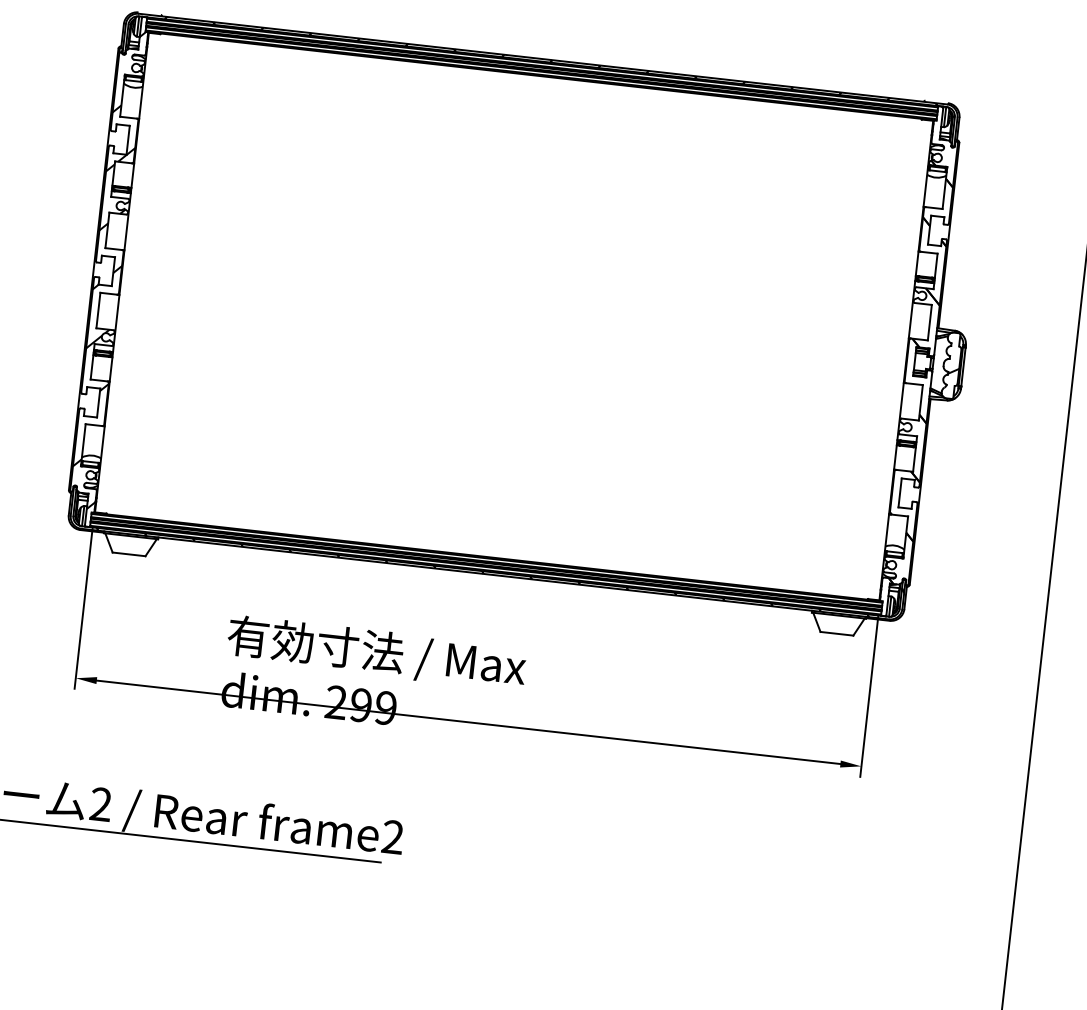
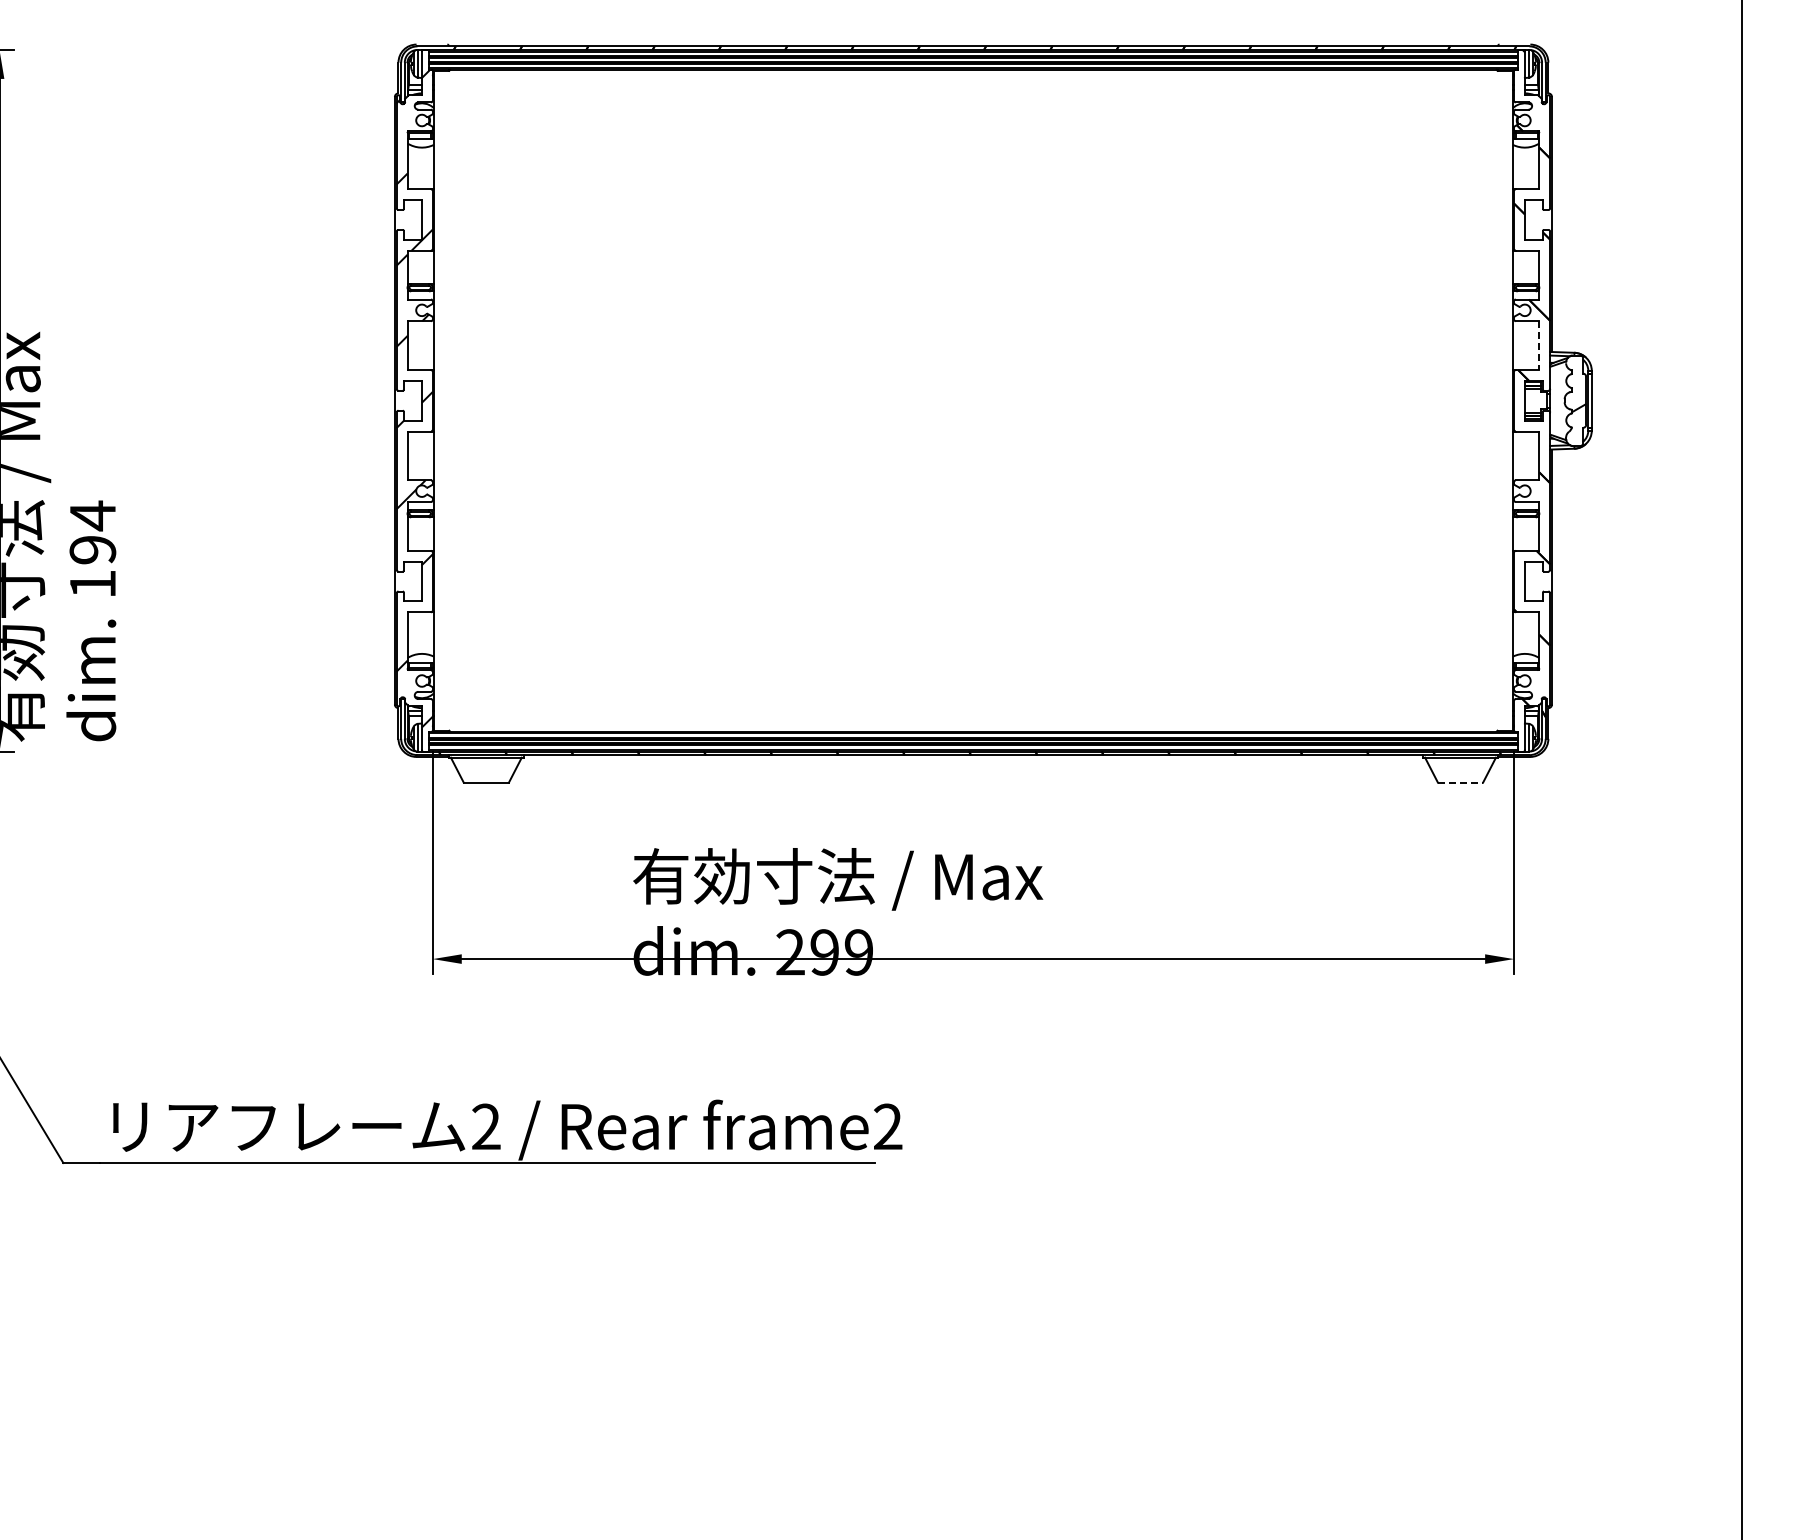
line: (929, 323) -> (1539, 346), solid -> dashed
line: (836, 633) -> (1460, 782), solid -> dashed

